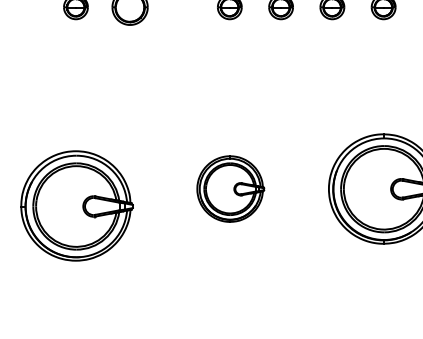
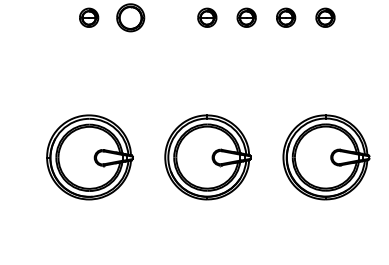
part: (230, 189) -> (207, 157), size x1.67
part: (76, 206) -> (89, 157), moved

